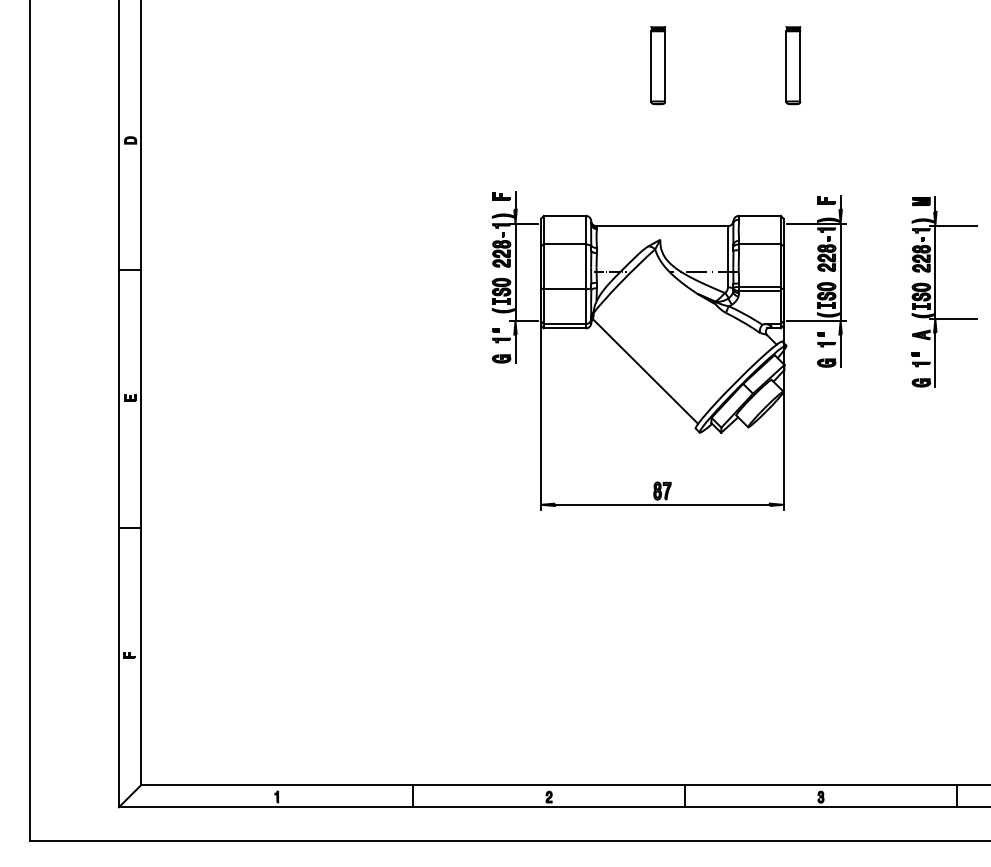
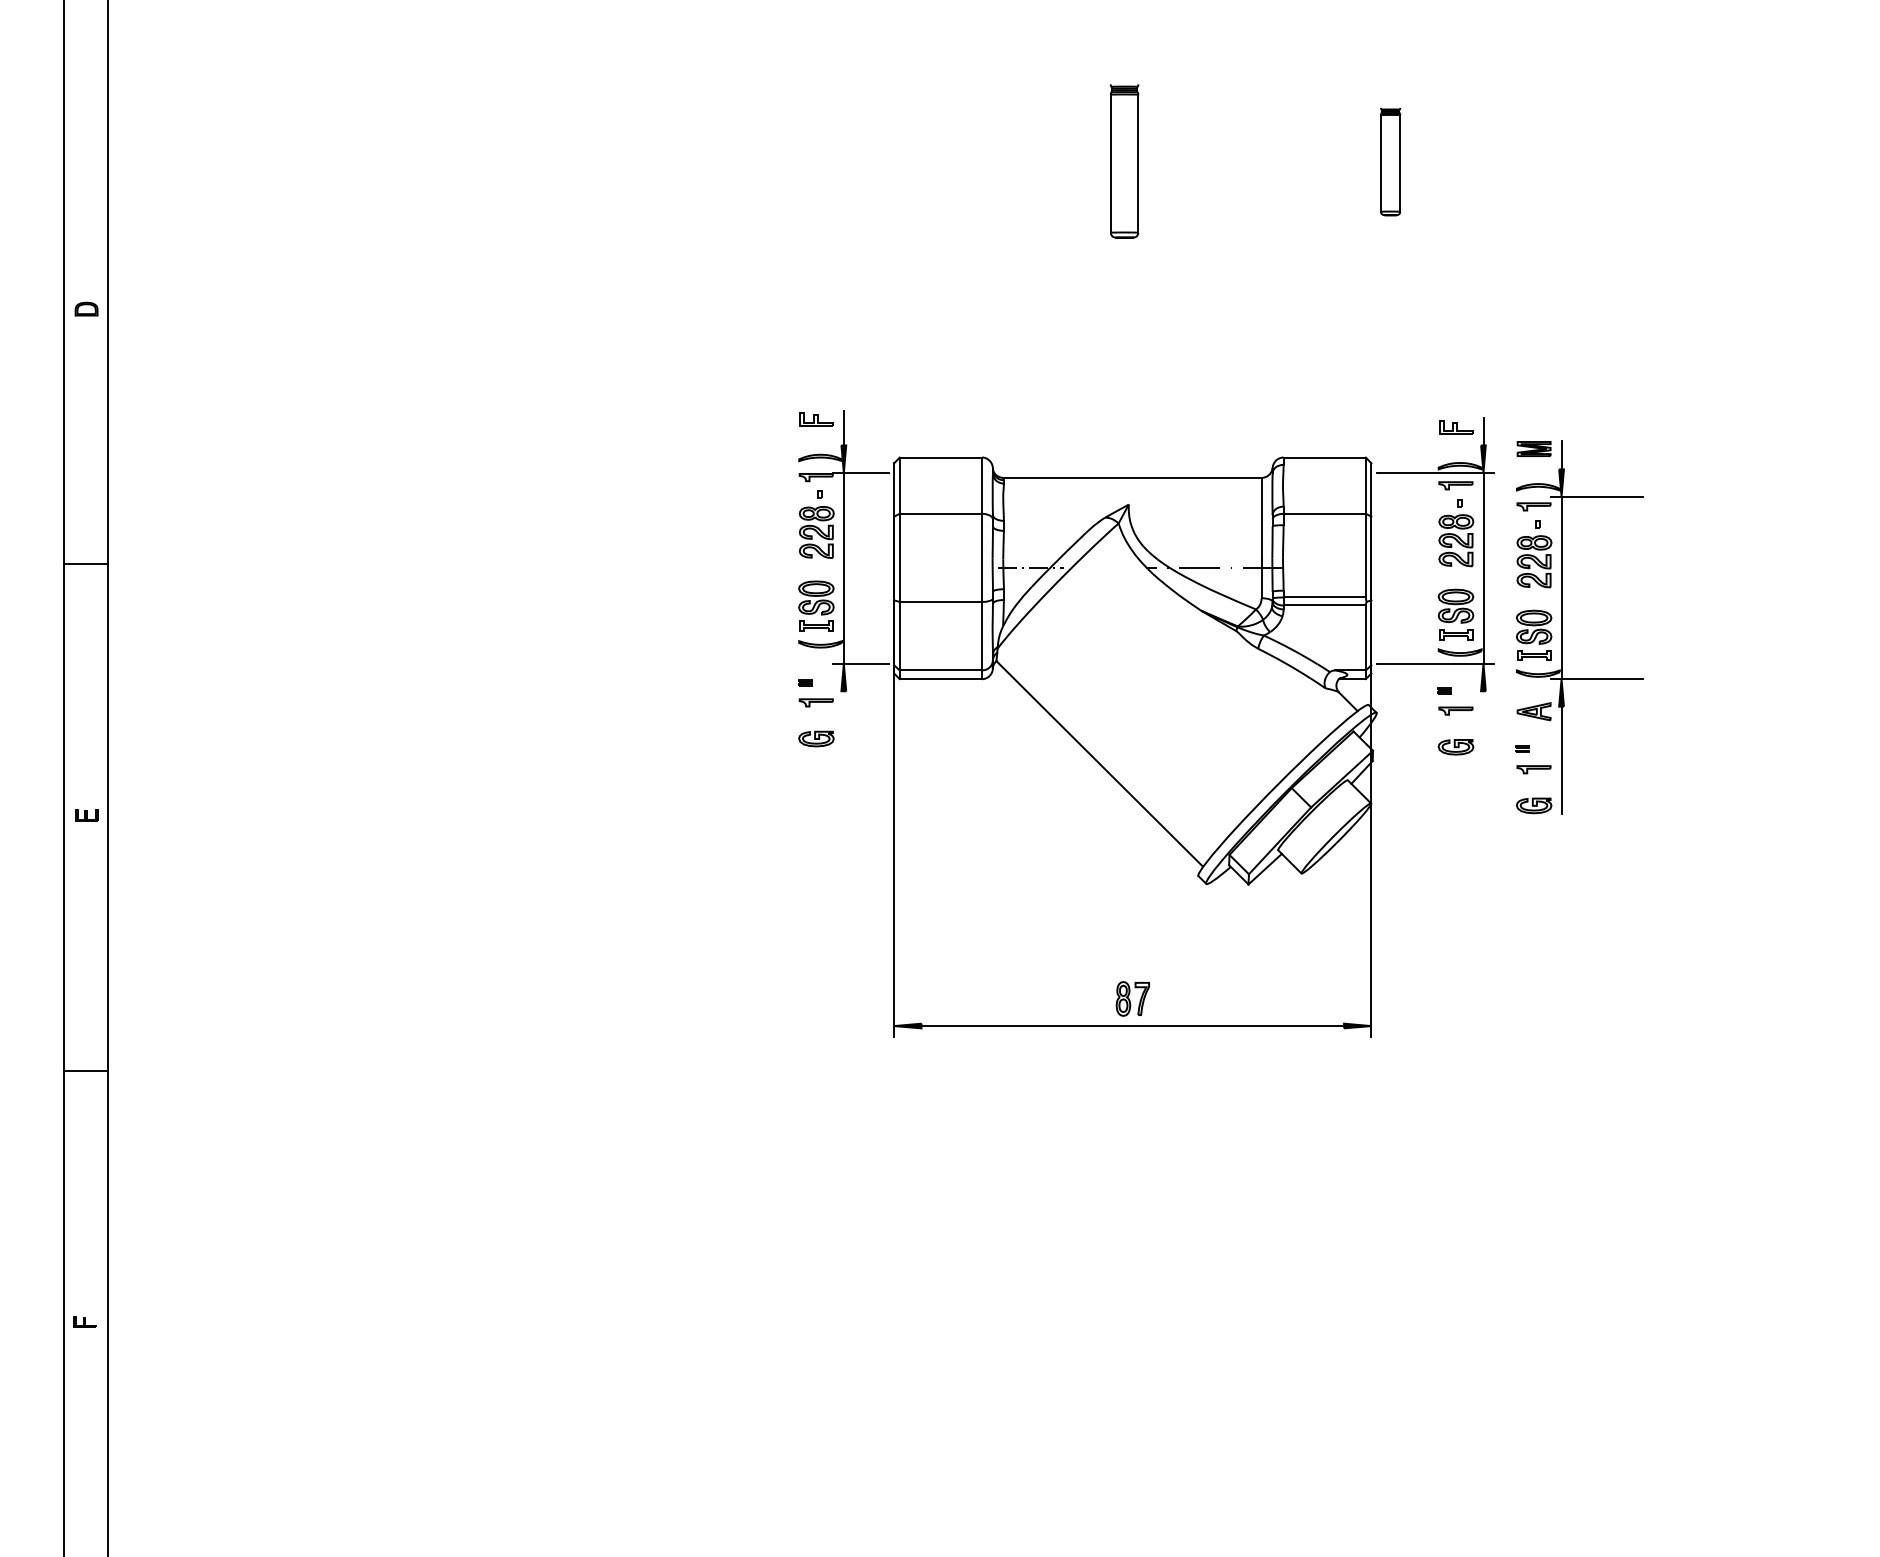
part: (793, 65) -> (1390, 161), size x0.7
part: (935, 291) -> (1561, 626), moved
line: (515, 348) -> (843, 718), removed
line: (840, 350) -> (1483, 722), removed

